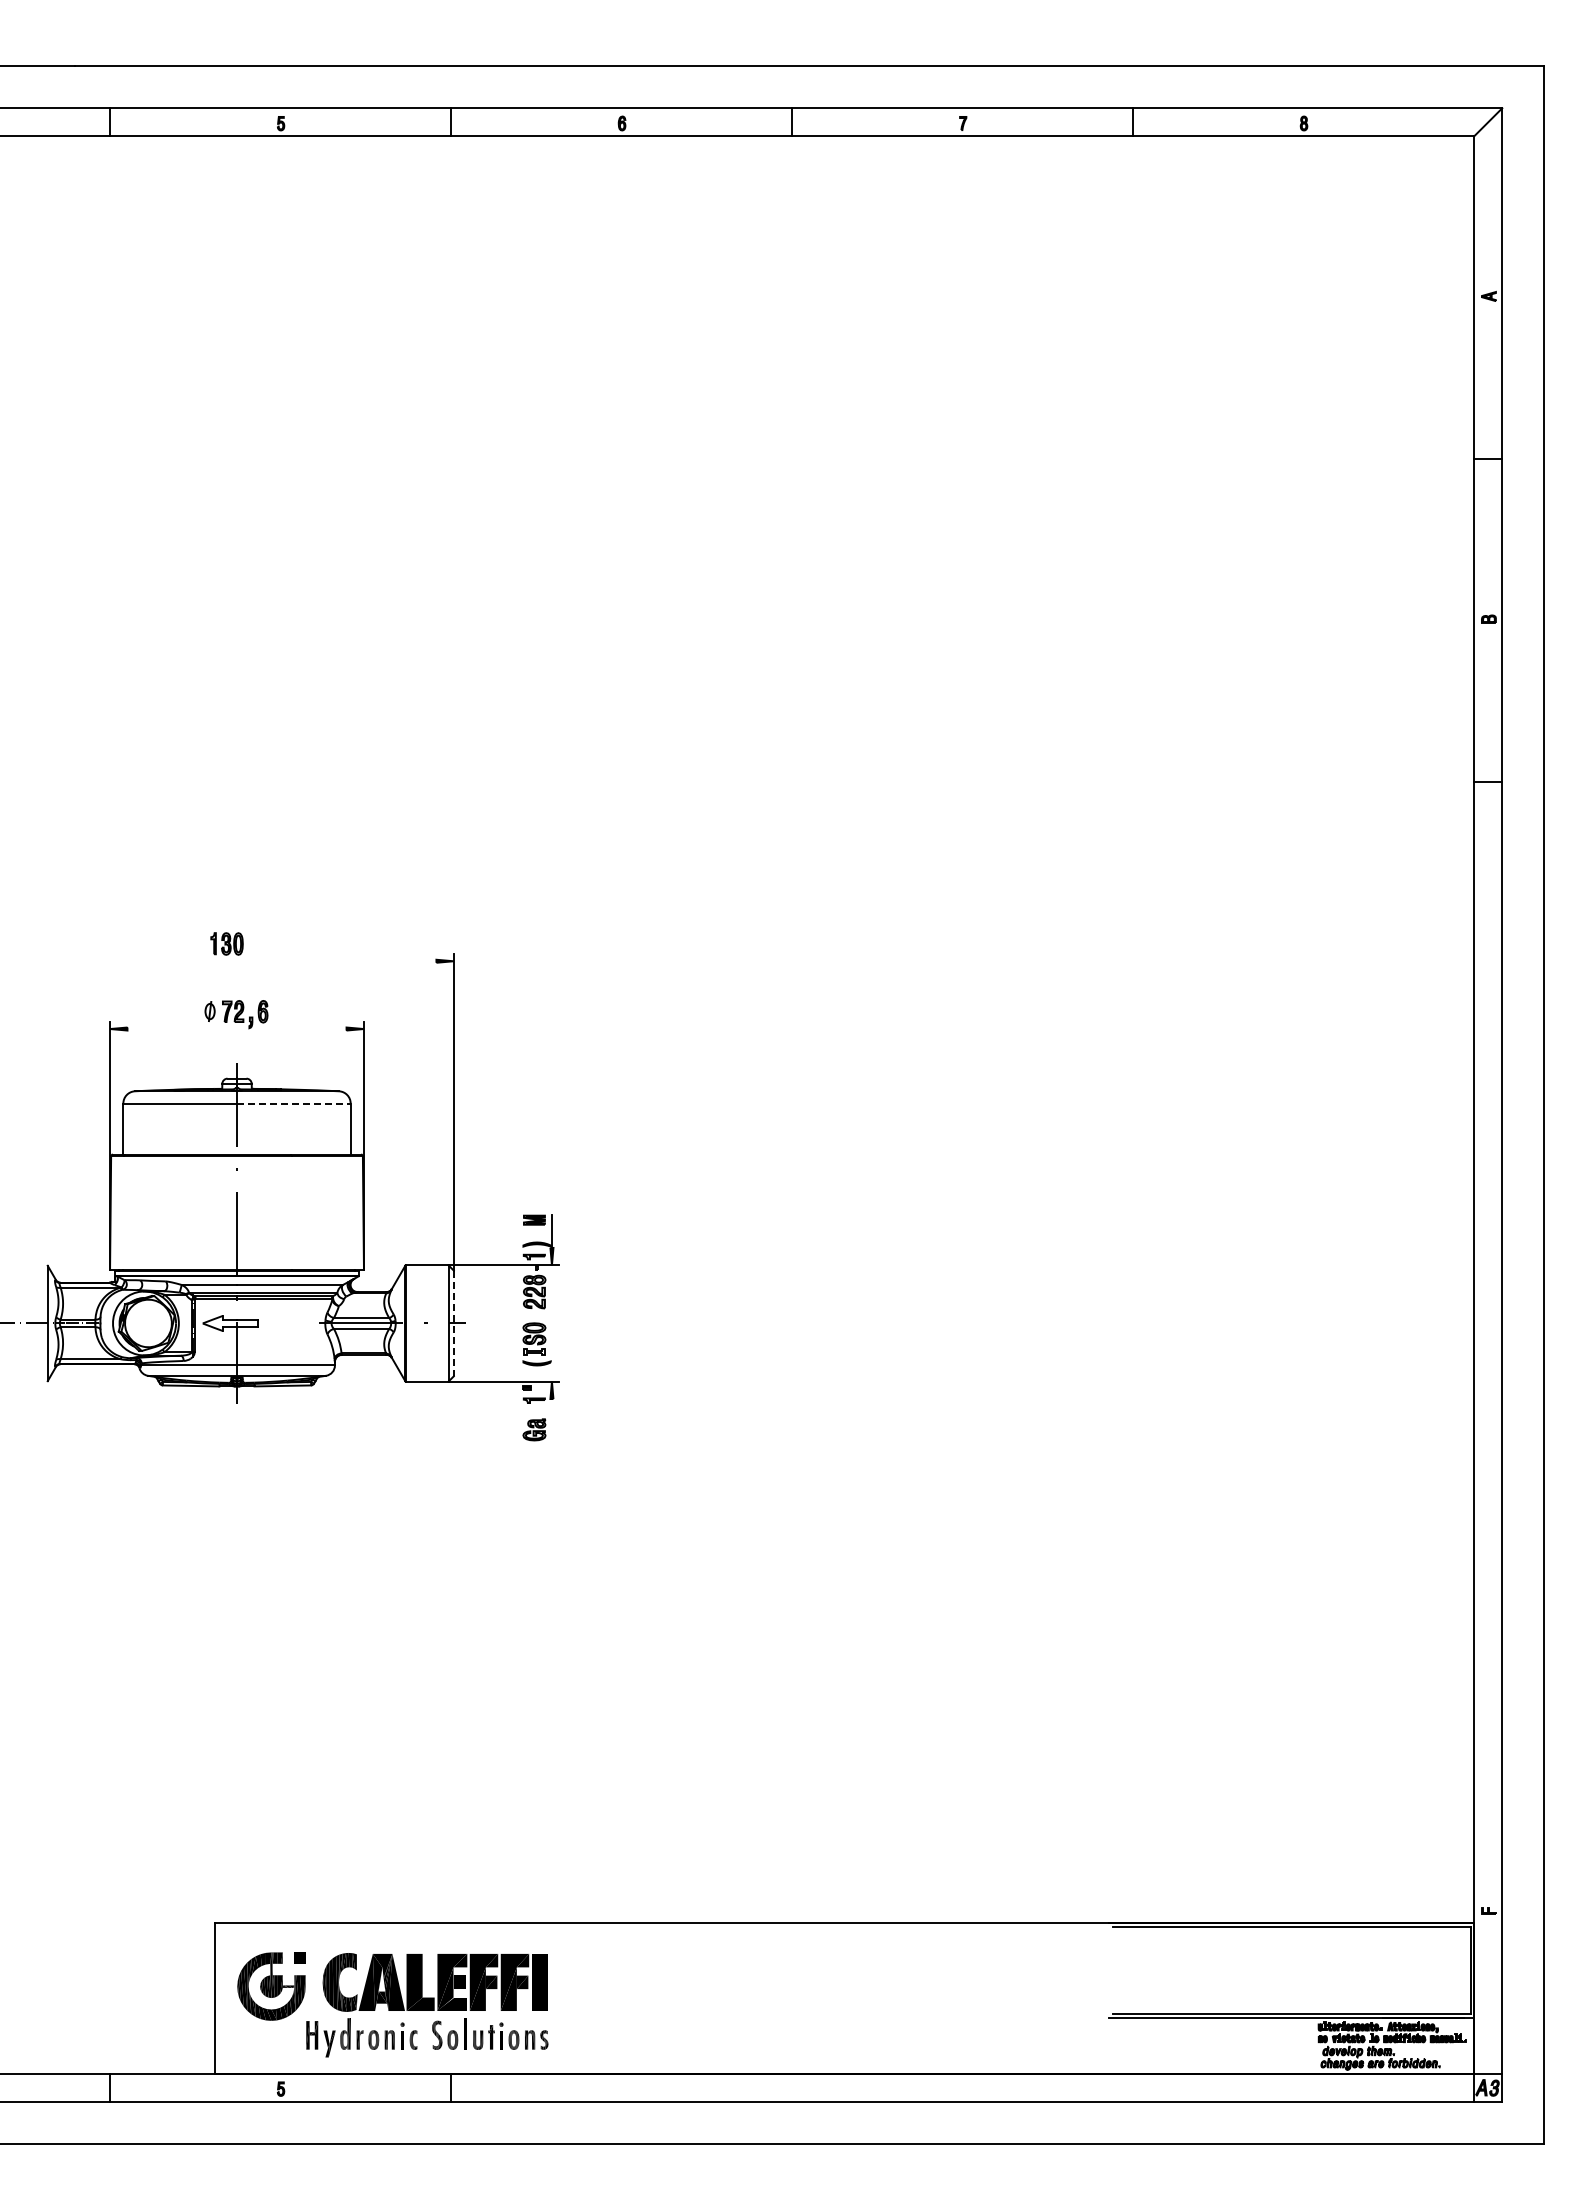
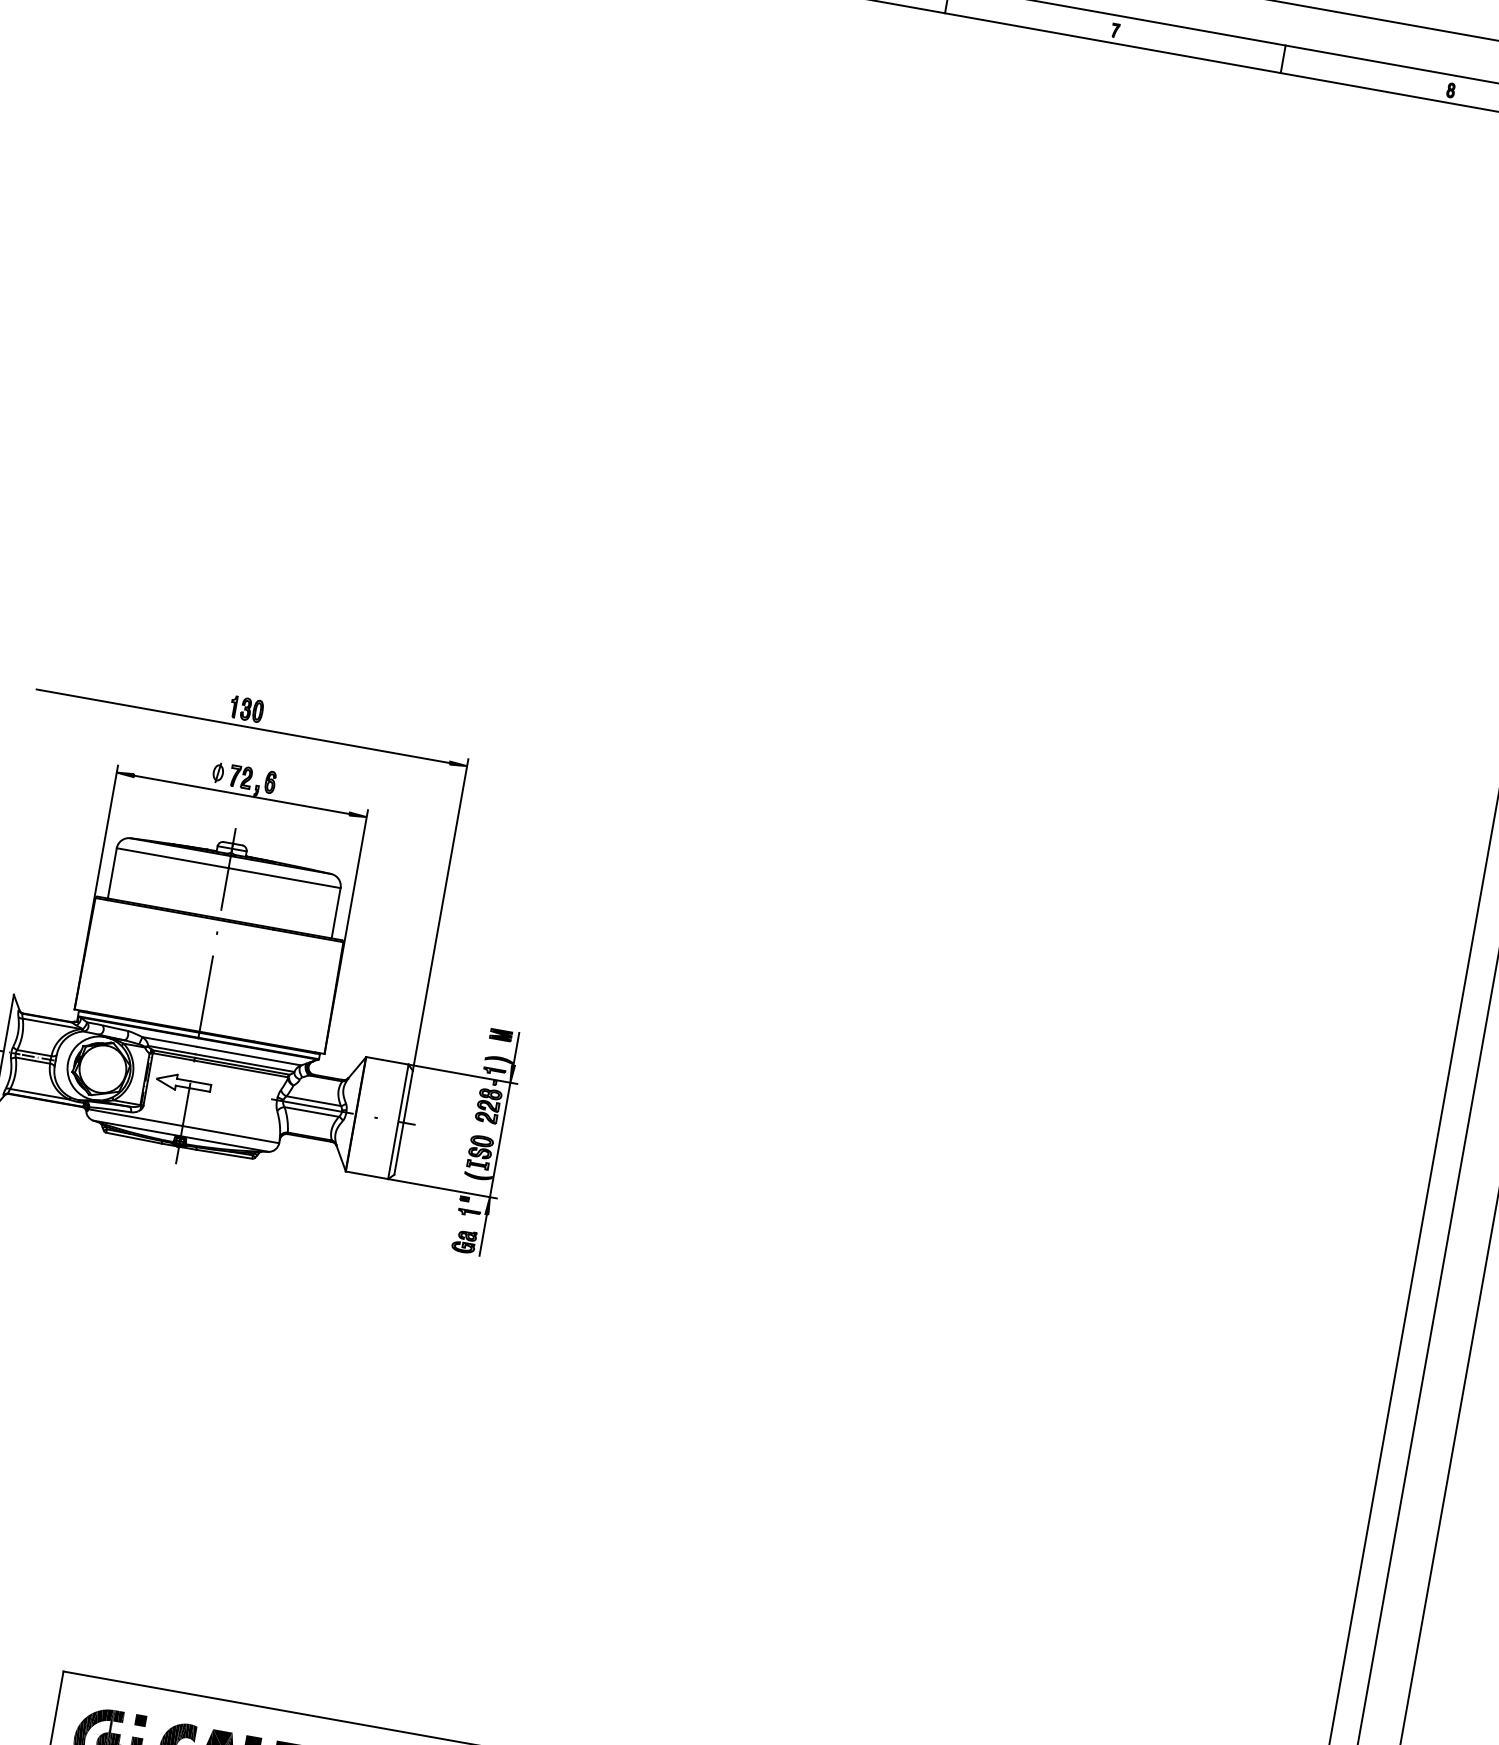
line: (226, 961) -> (243, 726), added
line: (236, 1029) -> (241, 795), added
line: (293, 1103) -> (284, 878), dashed -> solid
line: (453, 1323) -> (403, 1122), dashed -> solid
line: (551, 1323) -> (499, 1139), added
line: (551, 1420) -> (482, 1235), added

